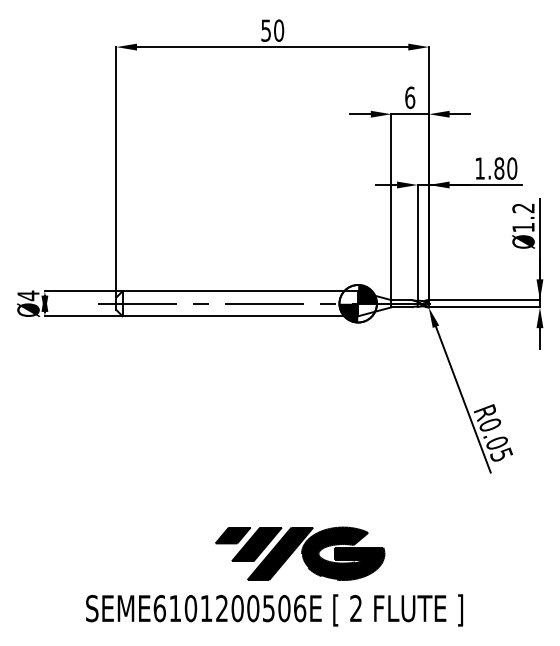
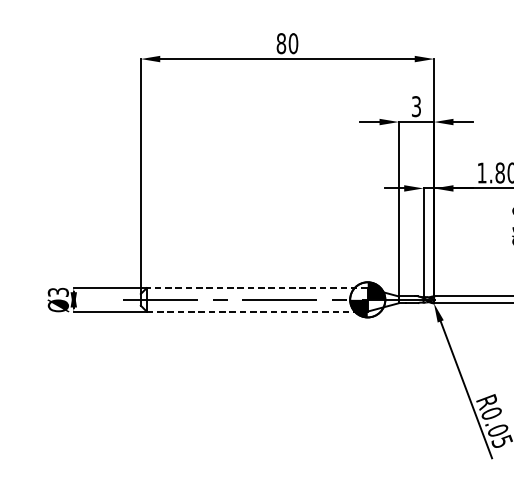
text: (266, 30) -> (281, 43), 50 -> 80
text: (410, 97) -> (416, 106), 6 -> 3
line: (240, 291) -> (257, 288), solid -> dashed
text: (28, 295) -> (58, 292), Ø4 -> Ø3
line: (240, 316) -> (257, 311), solid -> dashed

